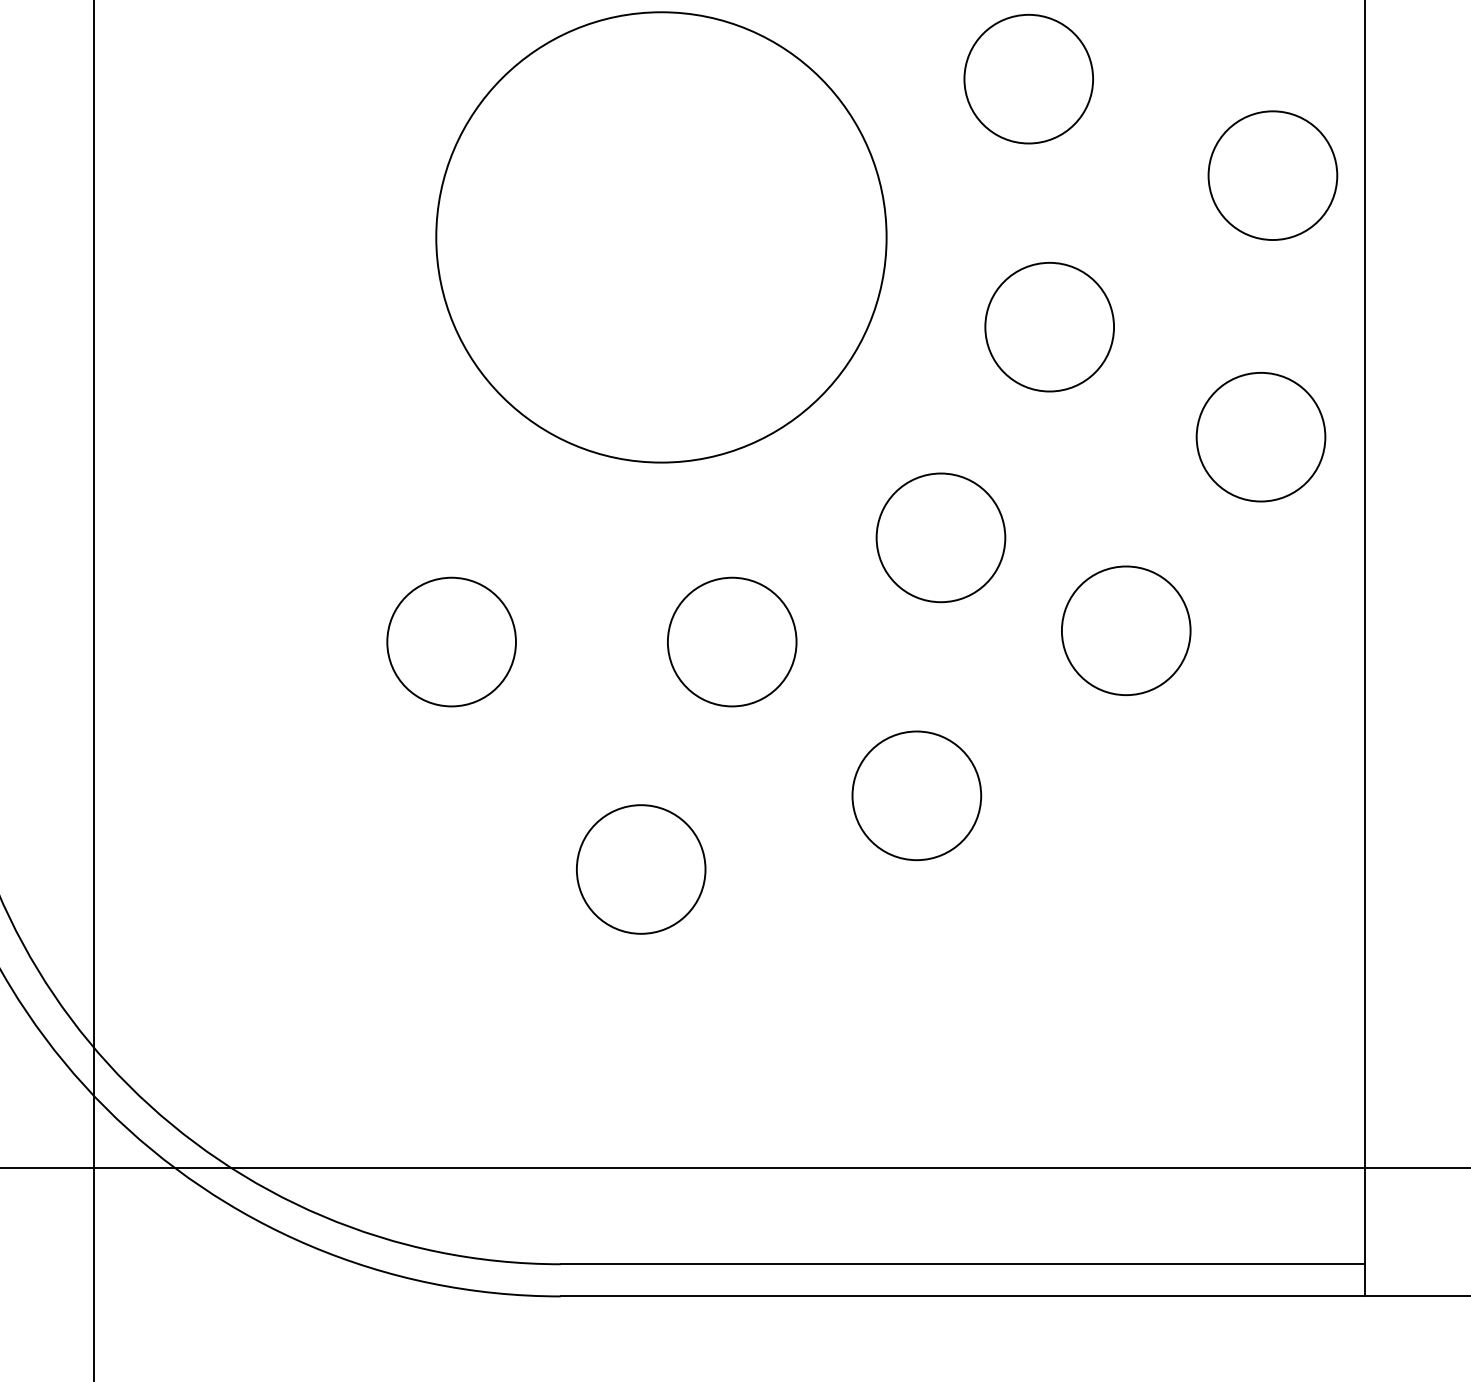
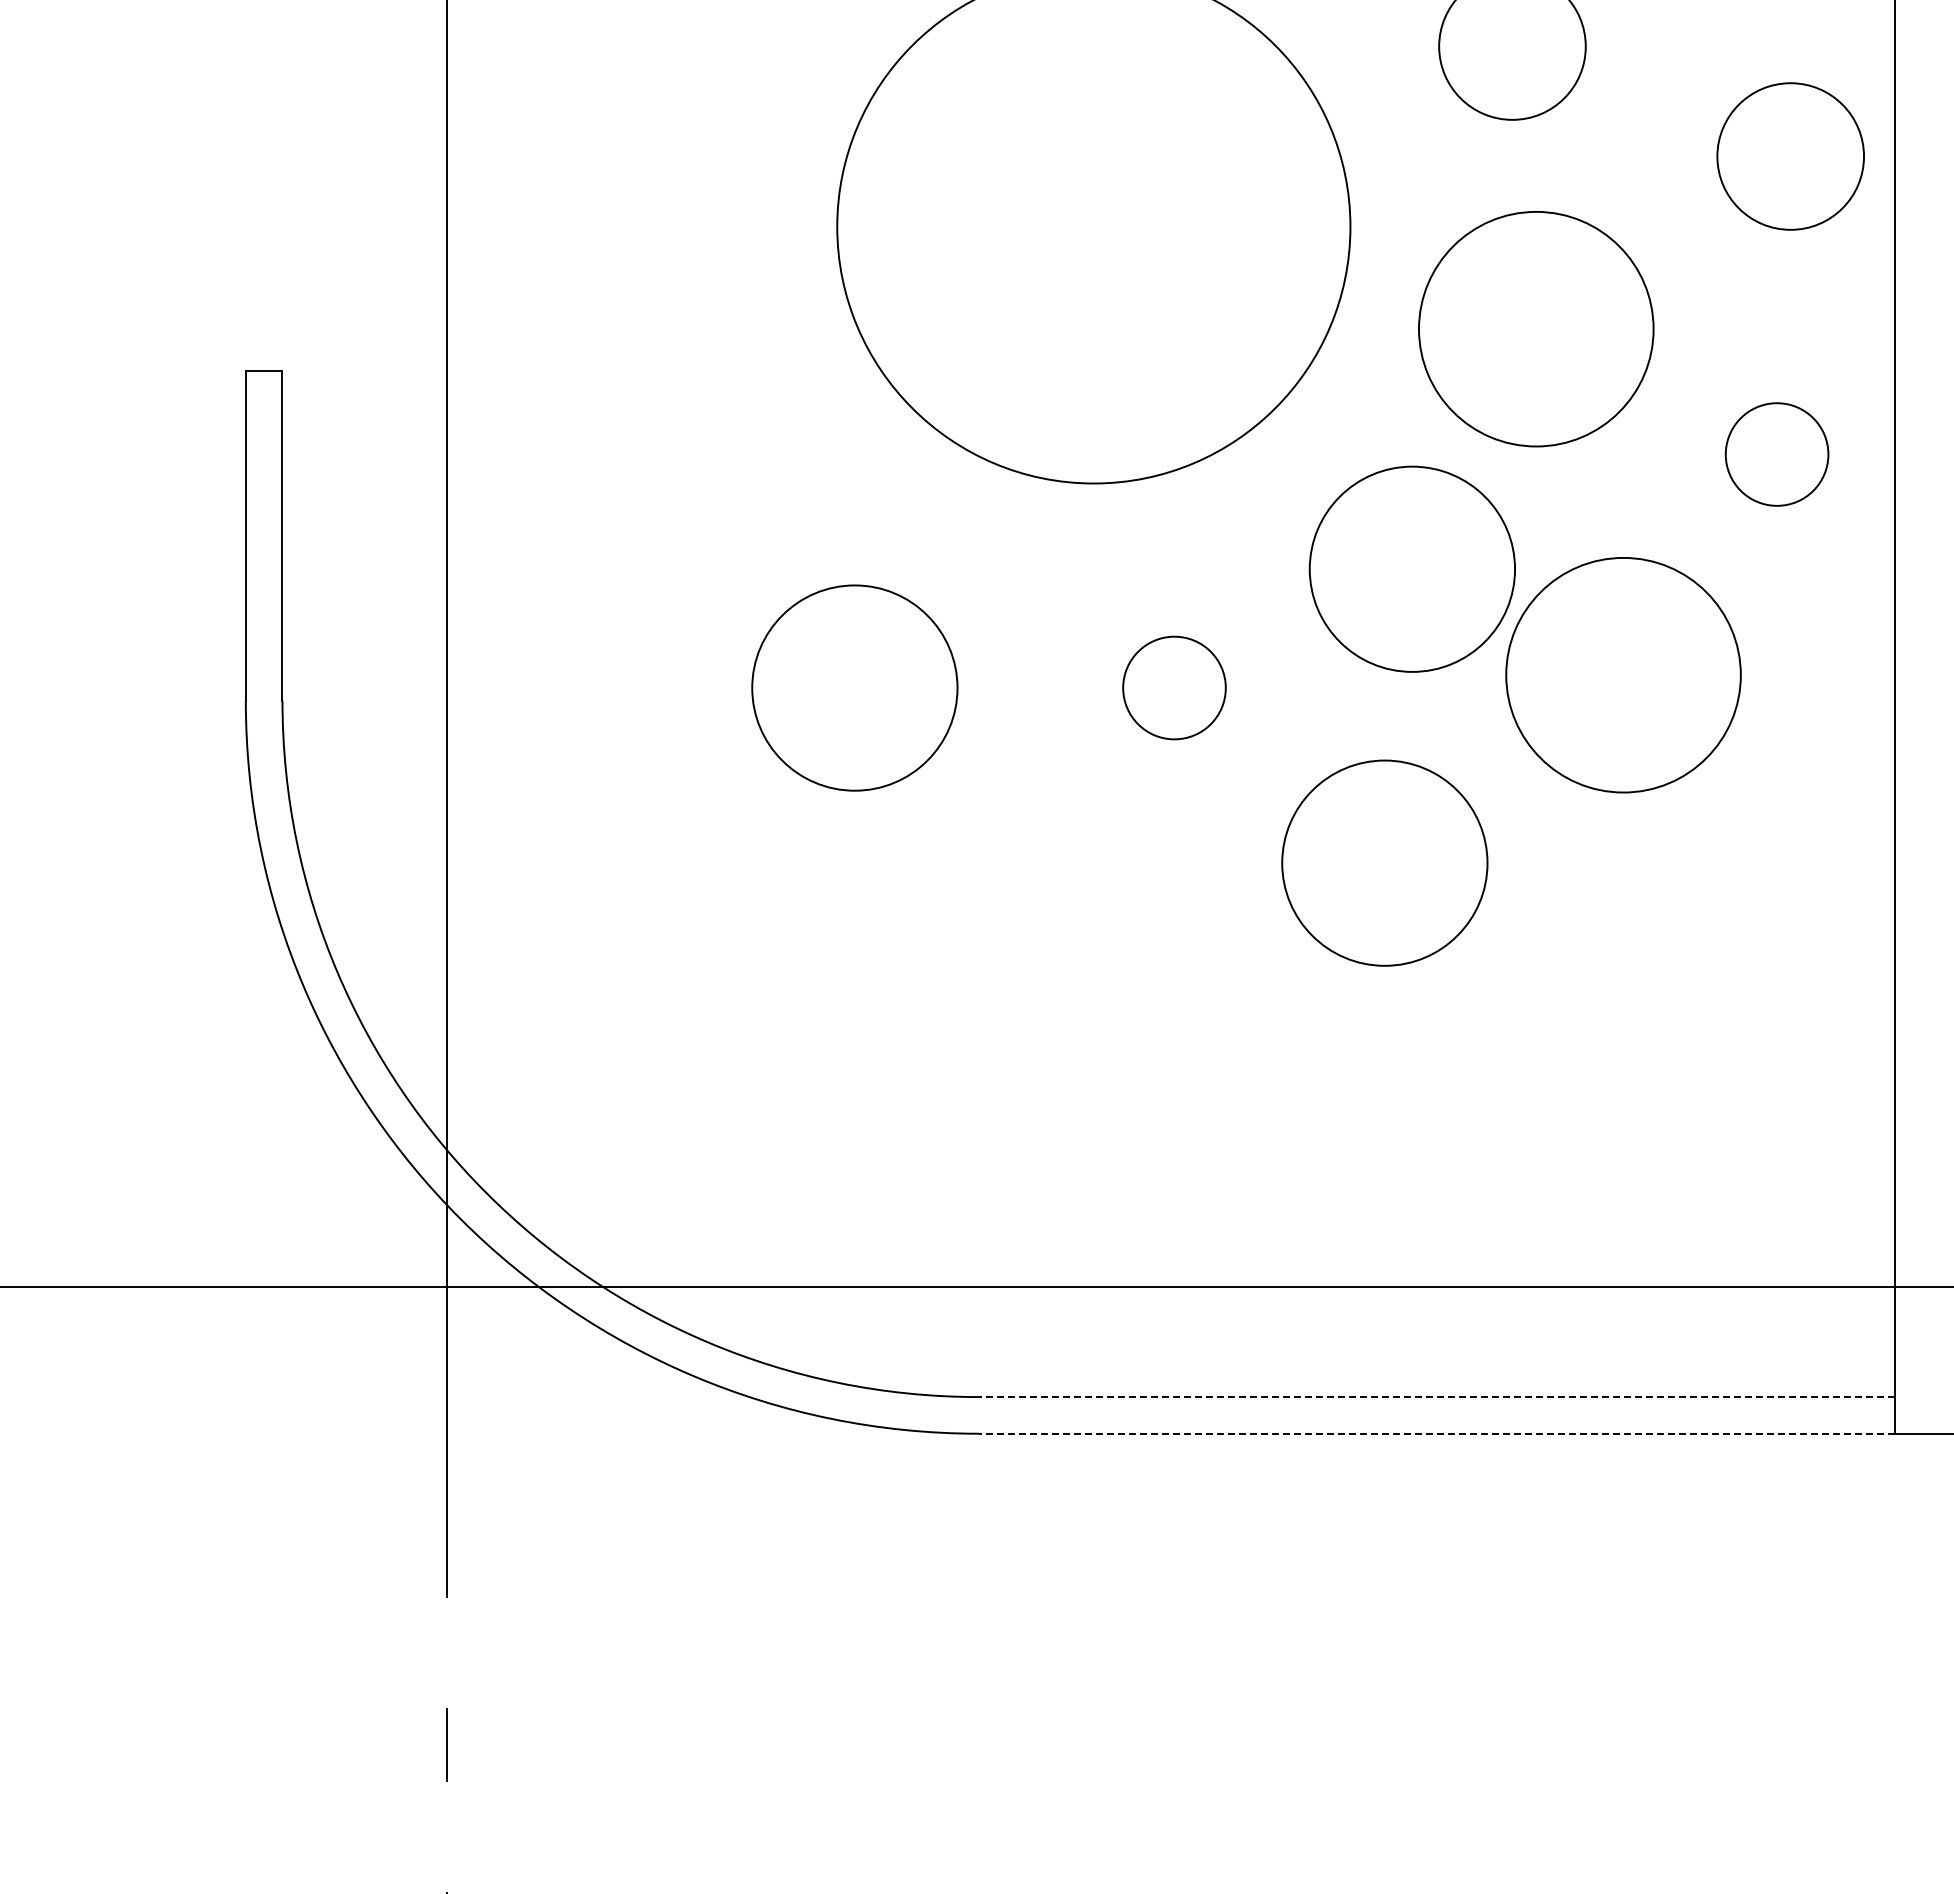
circle: (1048, 326) -> (1535, 328), size x1.6
circle: (1260, 437) -> (1776, 454), size x0.7
circle: (941, 537) -> (1412, 568), size x1.4
circle: (1126, 630) -> (1623, 674), size x1.6
circle: (451, 641) -> (854, 687), size x1.4
circle: (732, 641) -> (1174, 687), size x0.7
circle: (916, 796) -> (1384, 863), size x1.4
circle: (640, 869) -> (1070, 947), removed
line: (962, 1264) -> (1436, 1397), solid -> dashed
line: (962, 1296) -> (1436, 1433), solid -> dashed

